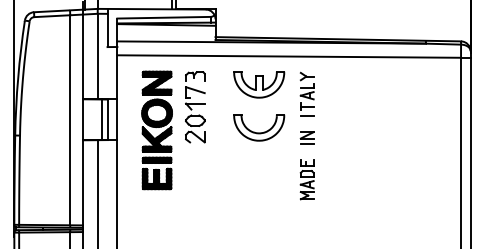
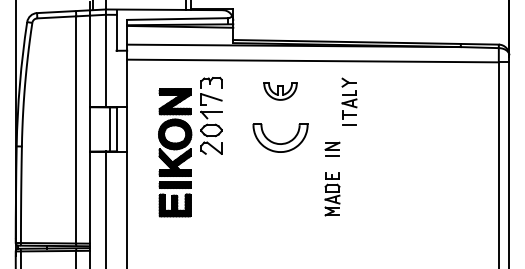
part: (259, 84) -> (280, 91), size x0.6
part: (307, 93) -> (349, 101), moved
part: (157, 130) -> (175, 152), moved

